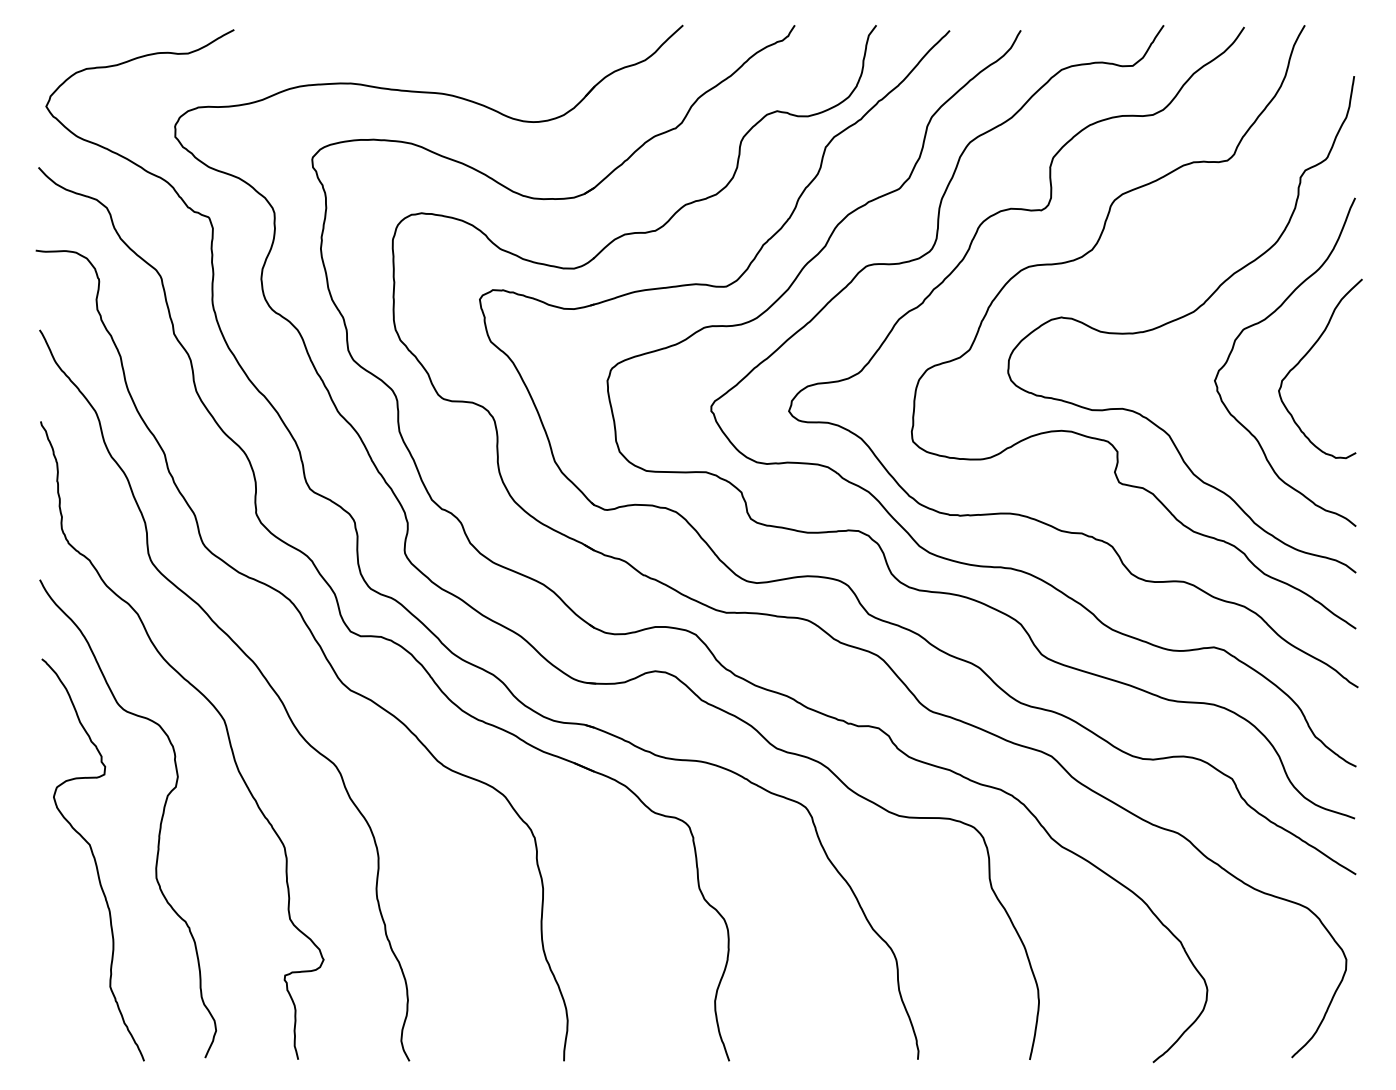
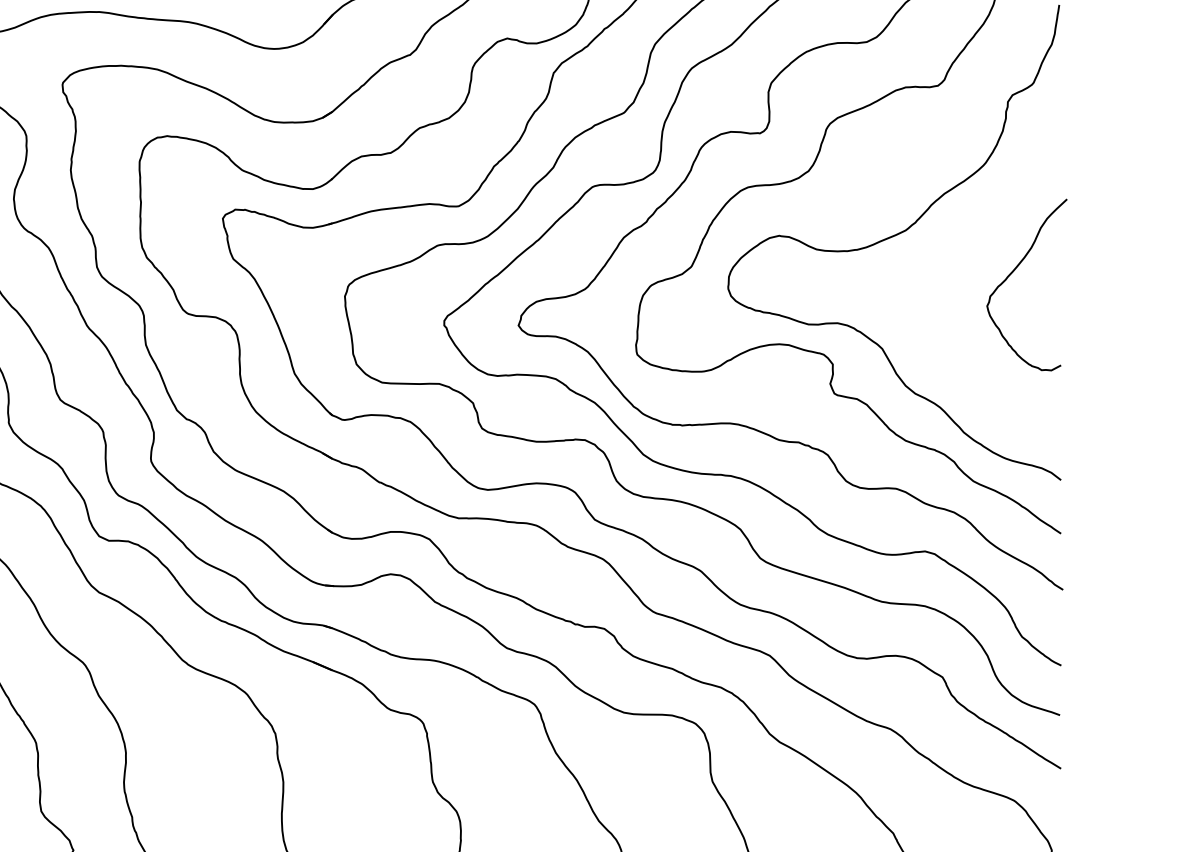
curve: (1265, 320) -> (974, 238), removed

